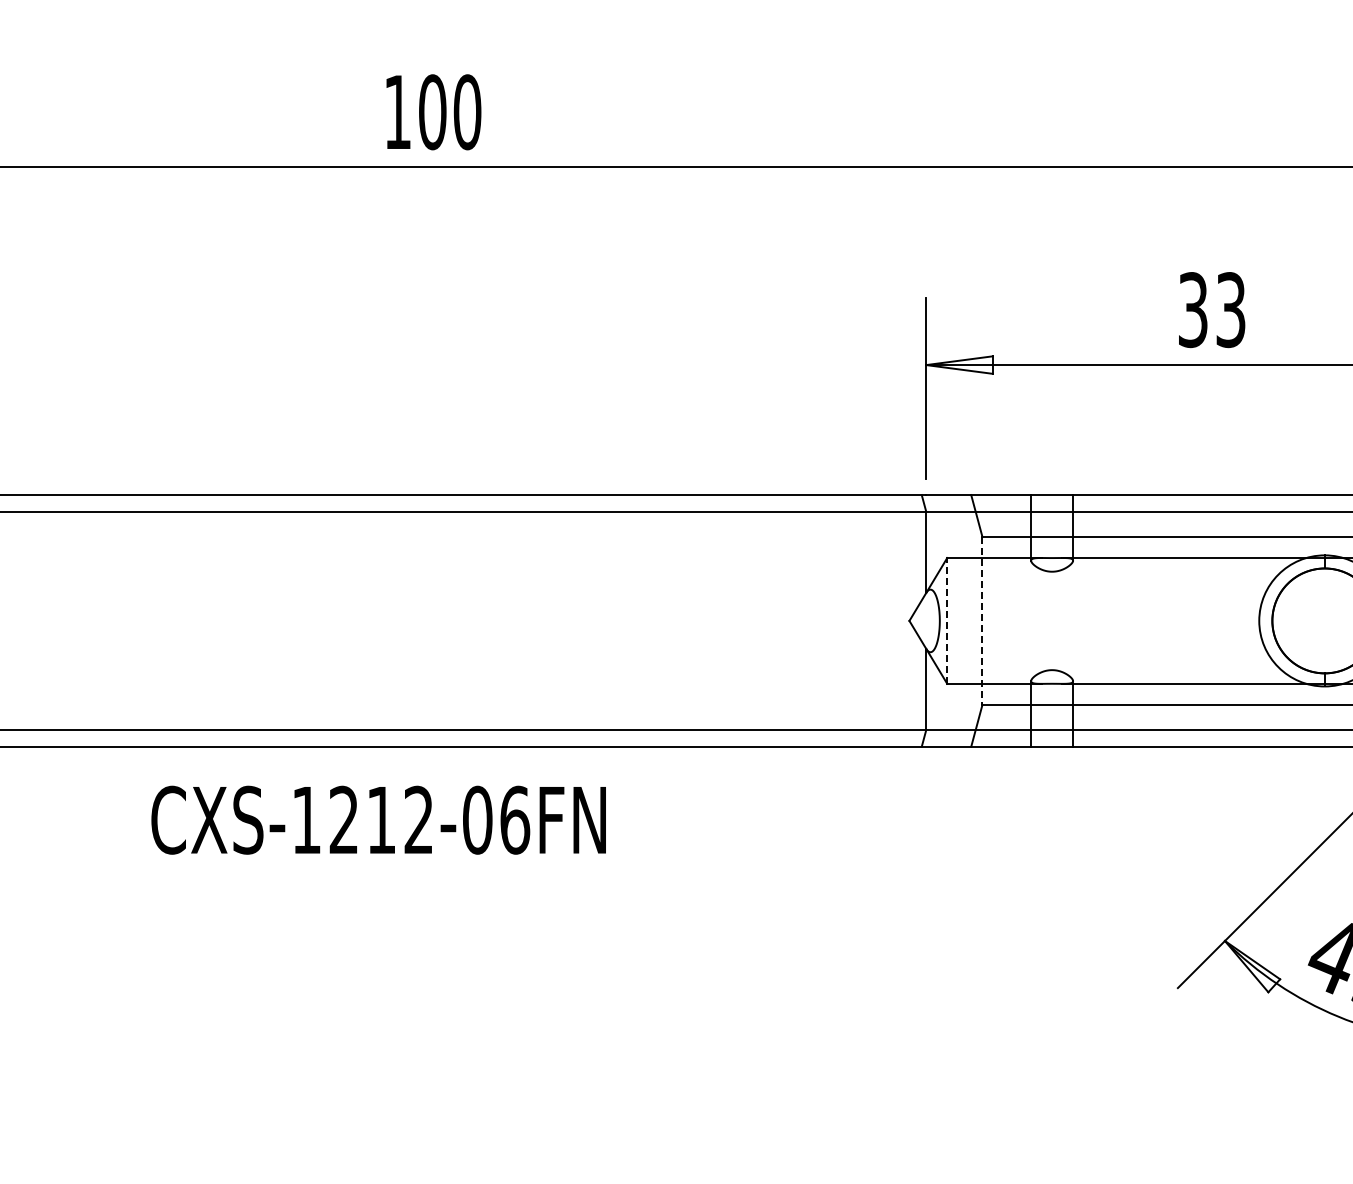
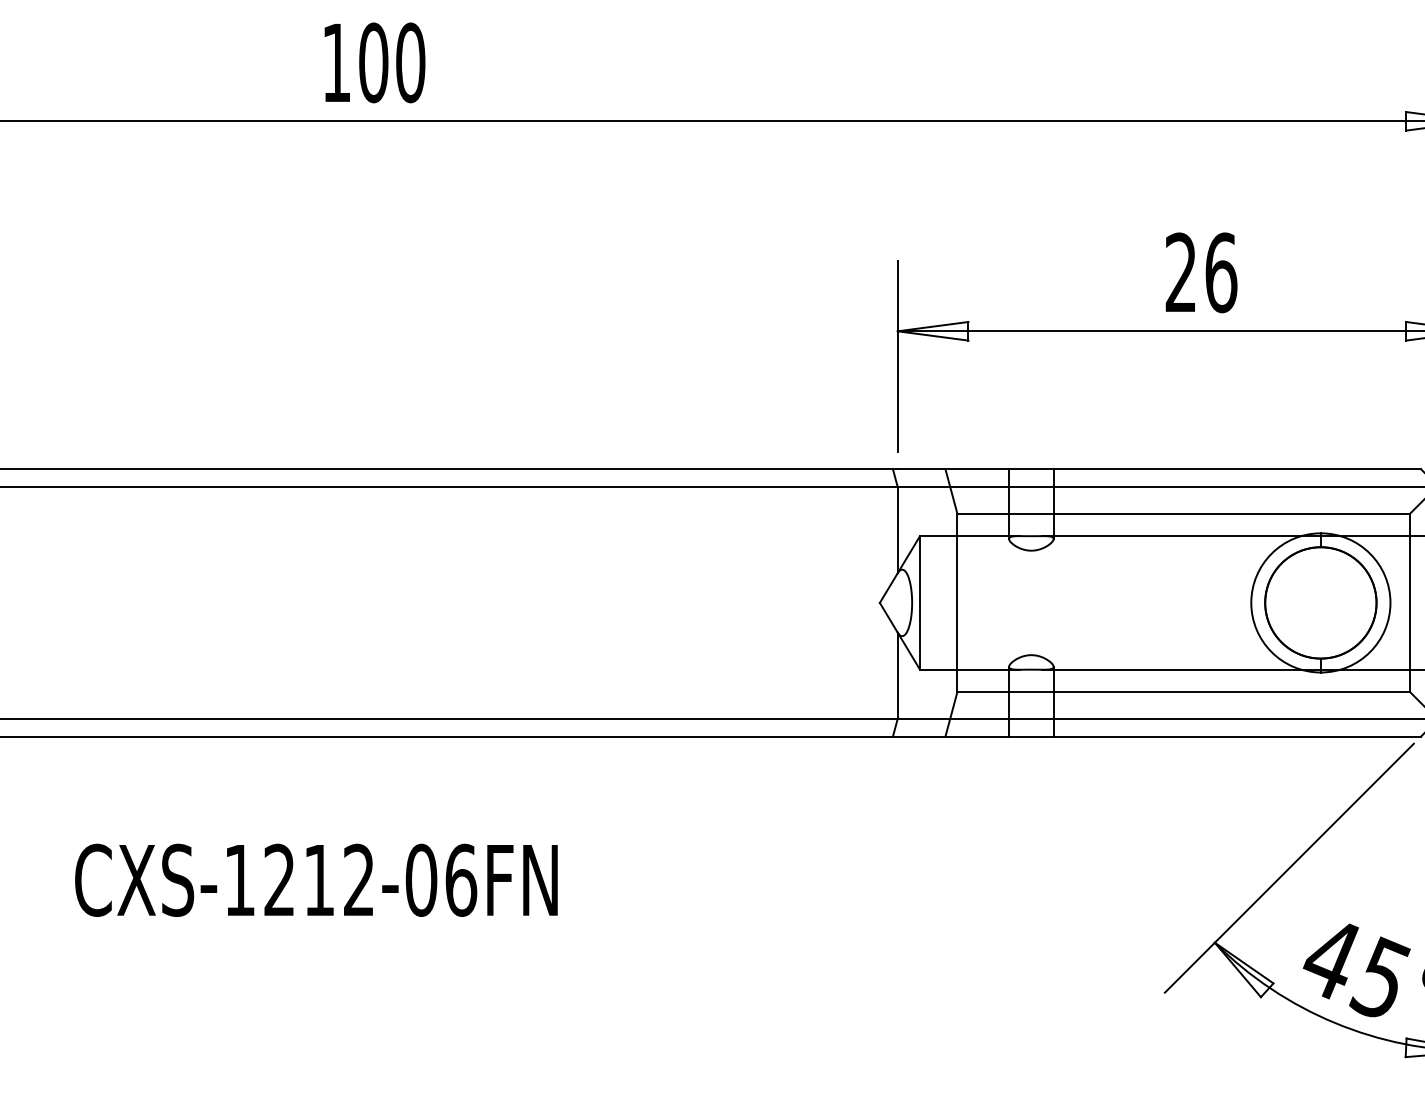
text: (1212, 310) -> (1201, 273), 33 -> 26
line: (947, 620) -> (920, 602), dashed -> solid
line: (982, 620) -> (957, 602), dashed -> solid
text: (378, 819) -> (316, 879), moved

